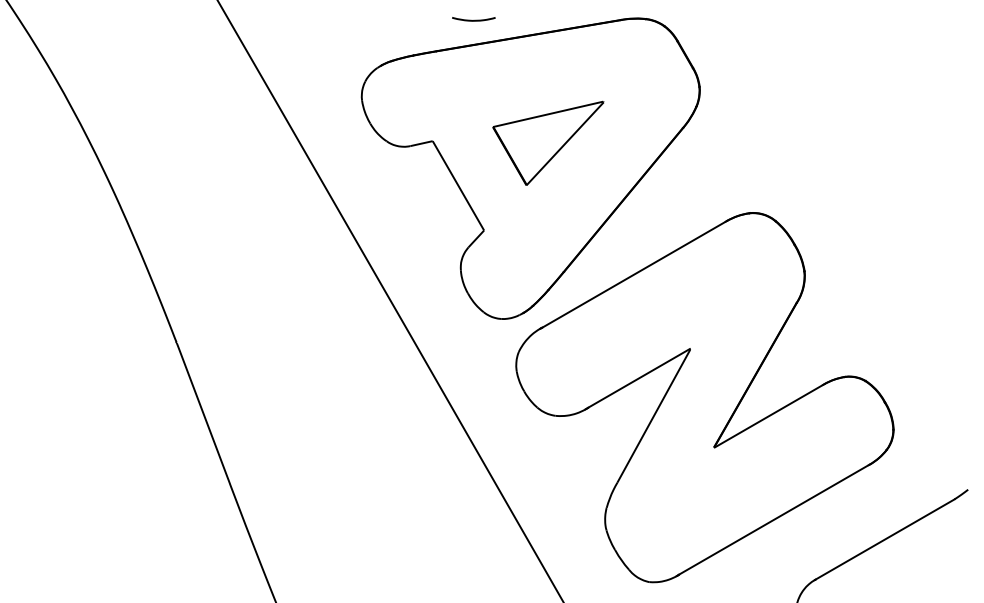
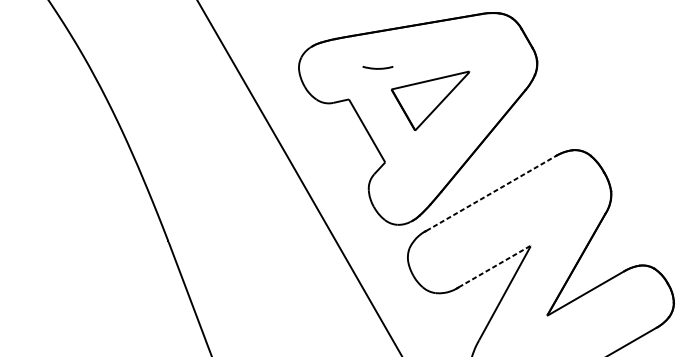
curve: (474, 19) -> (378, 67), moved
line: (634, 274) -> (491, 193), solid -> dashed
line: (638, 378) -> (494, 266), solid -> dashed

